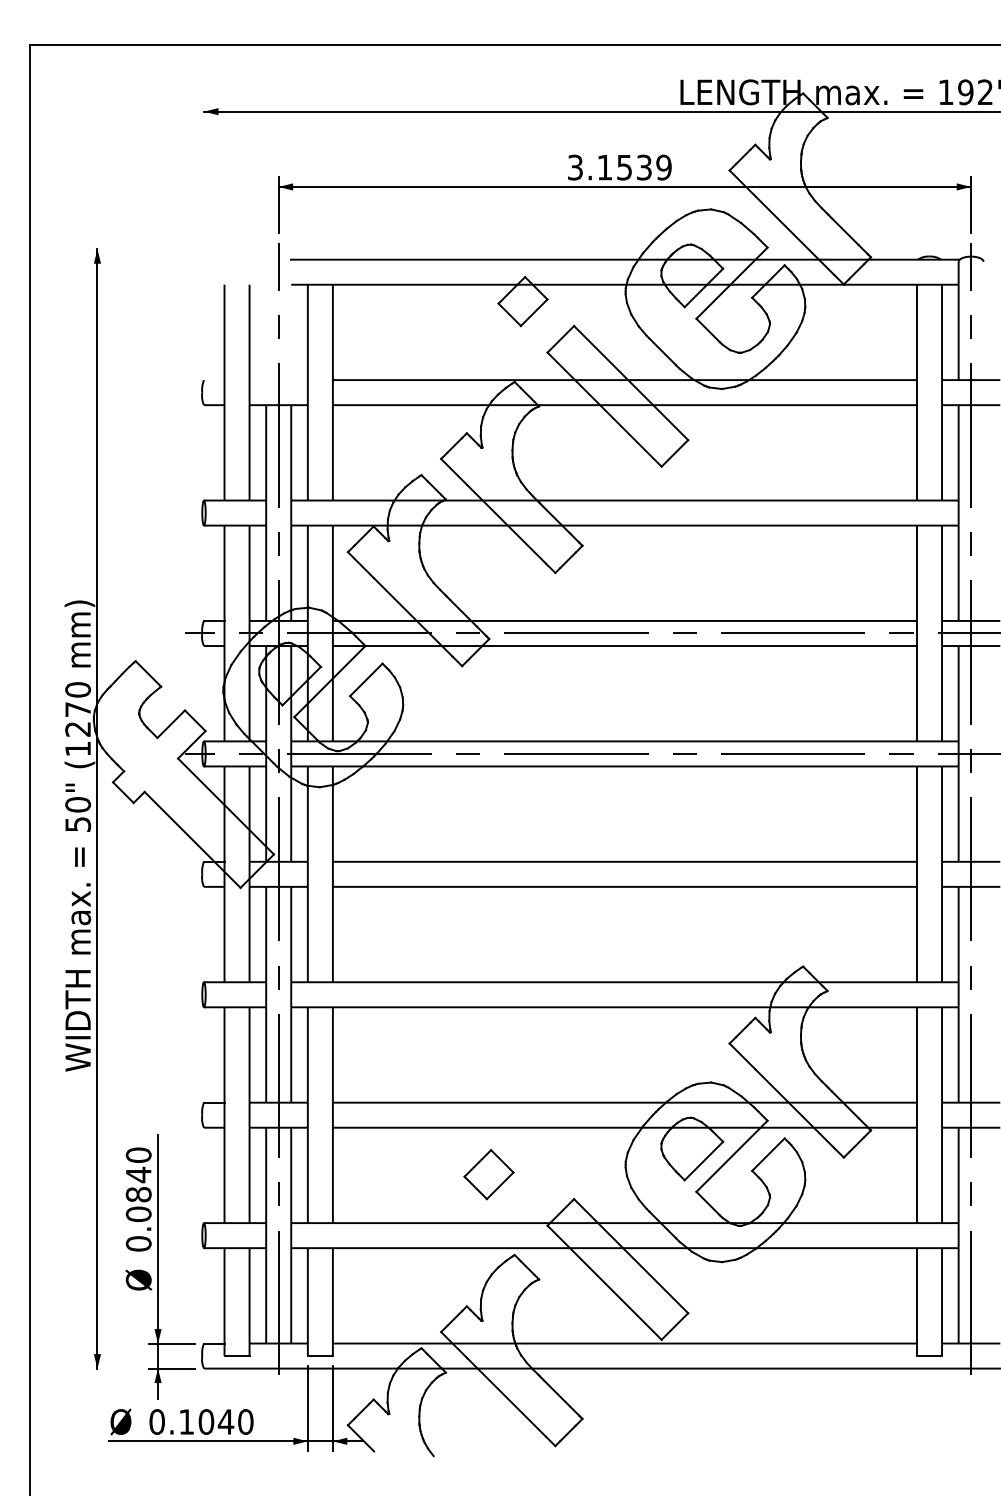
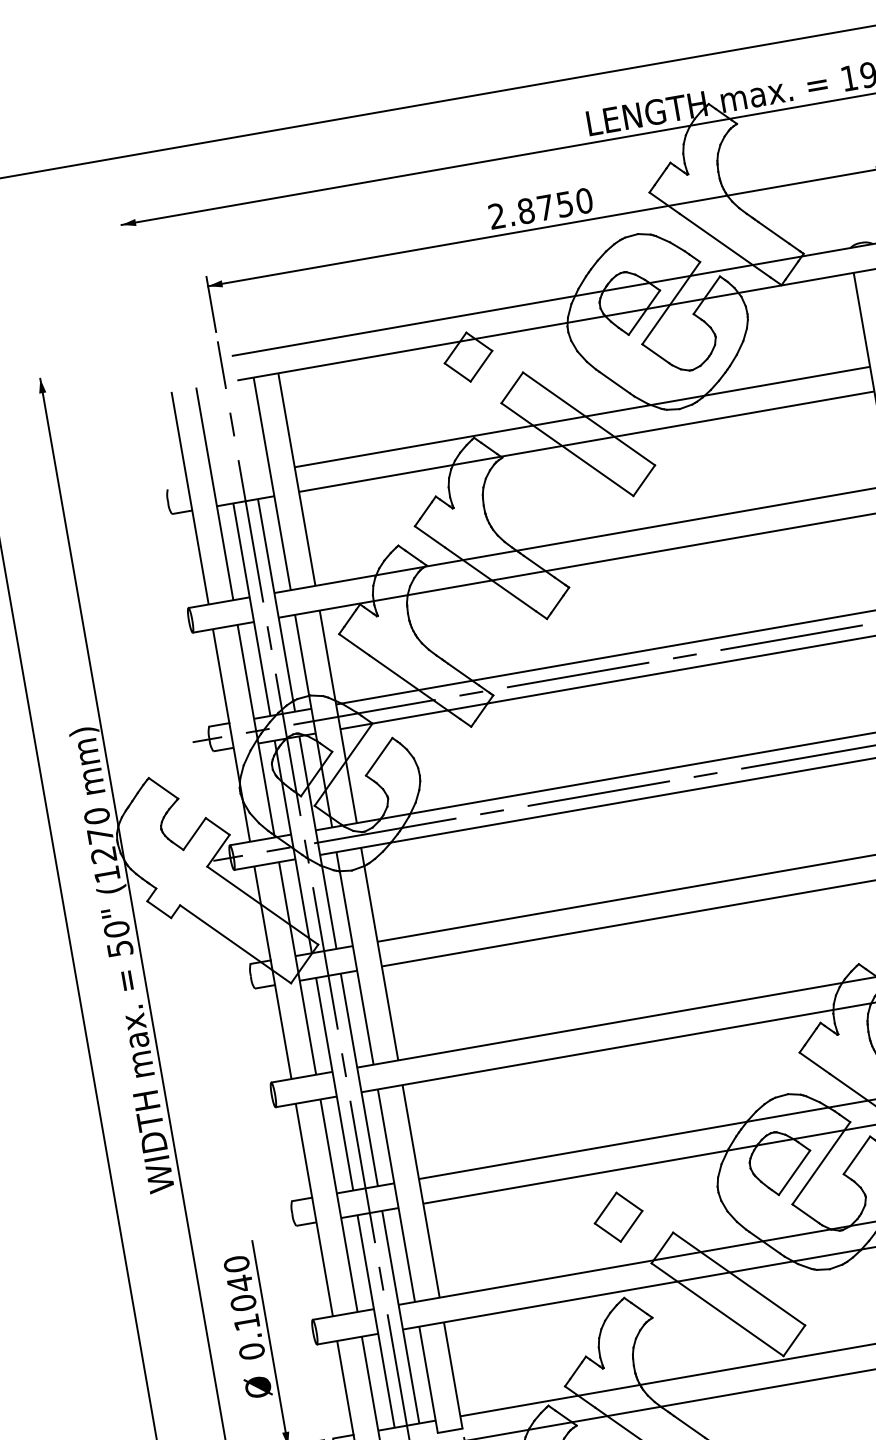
text: (619, 167) -> (540, 208), 3.1539 -> 2.8750
part: (488, 1174) -> (618, 1217), moved
text: (138, 1204) -> (244, 1312), 0.0840 -> 0.1040

